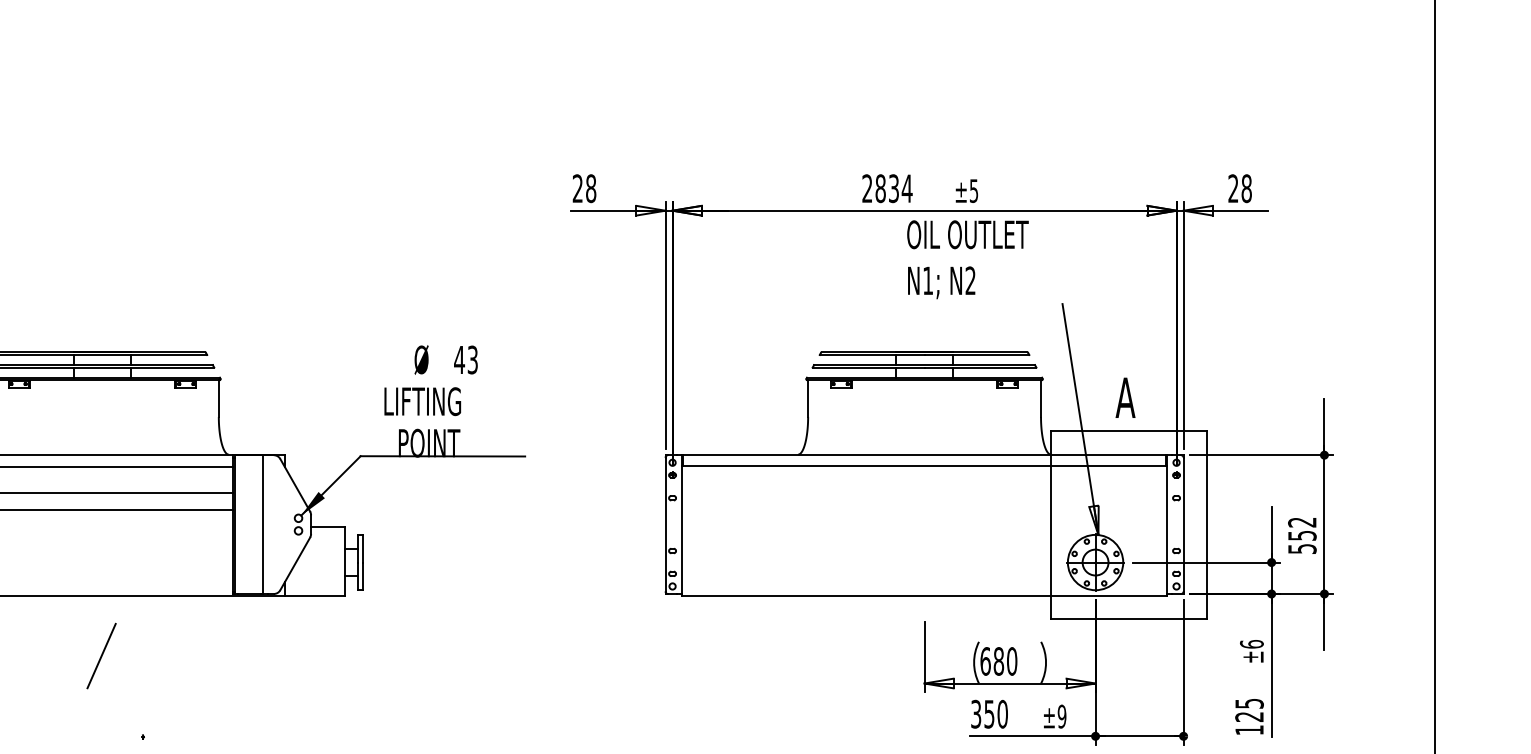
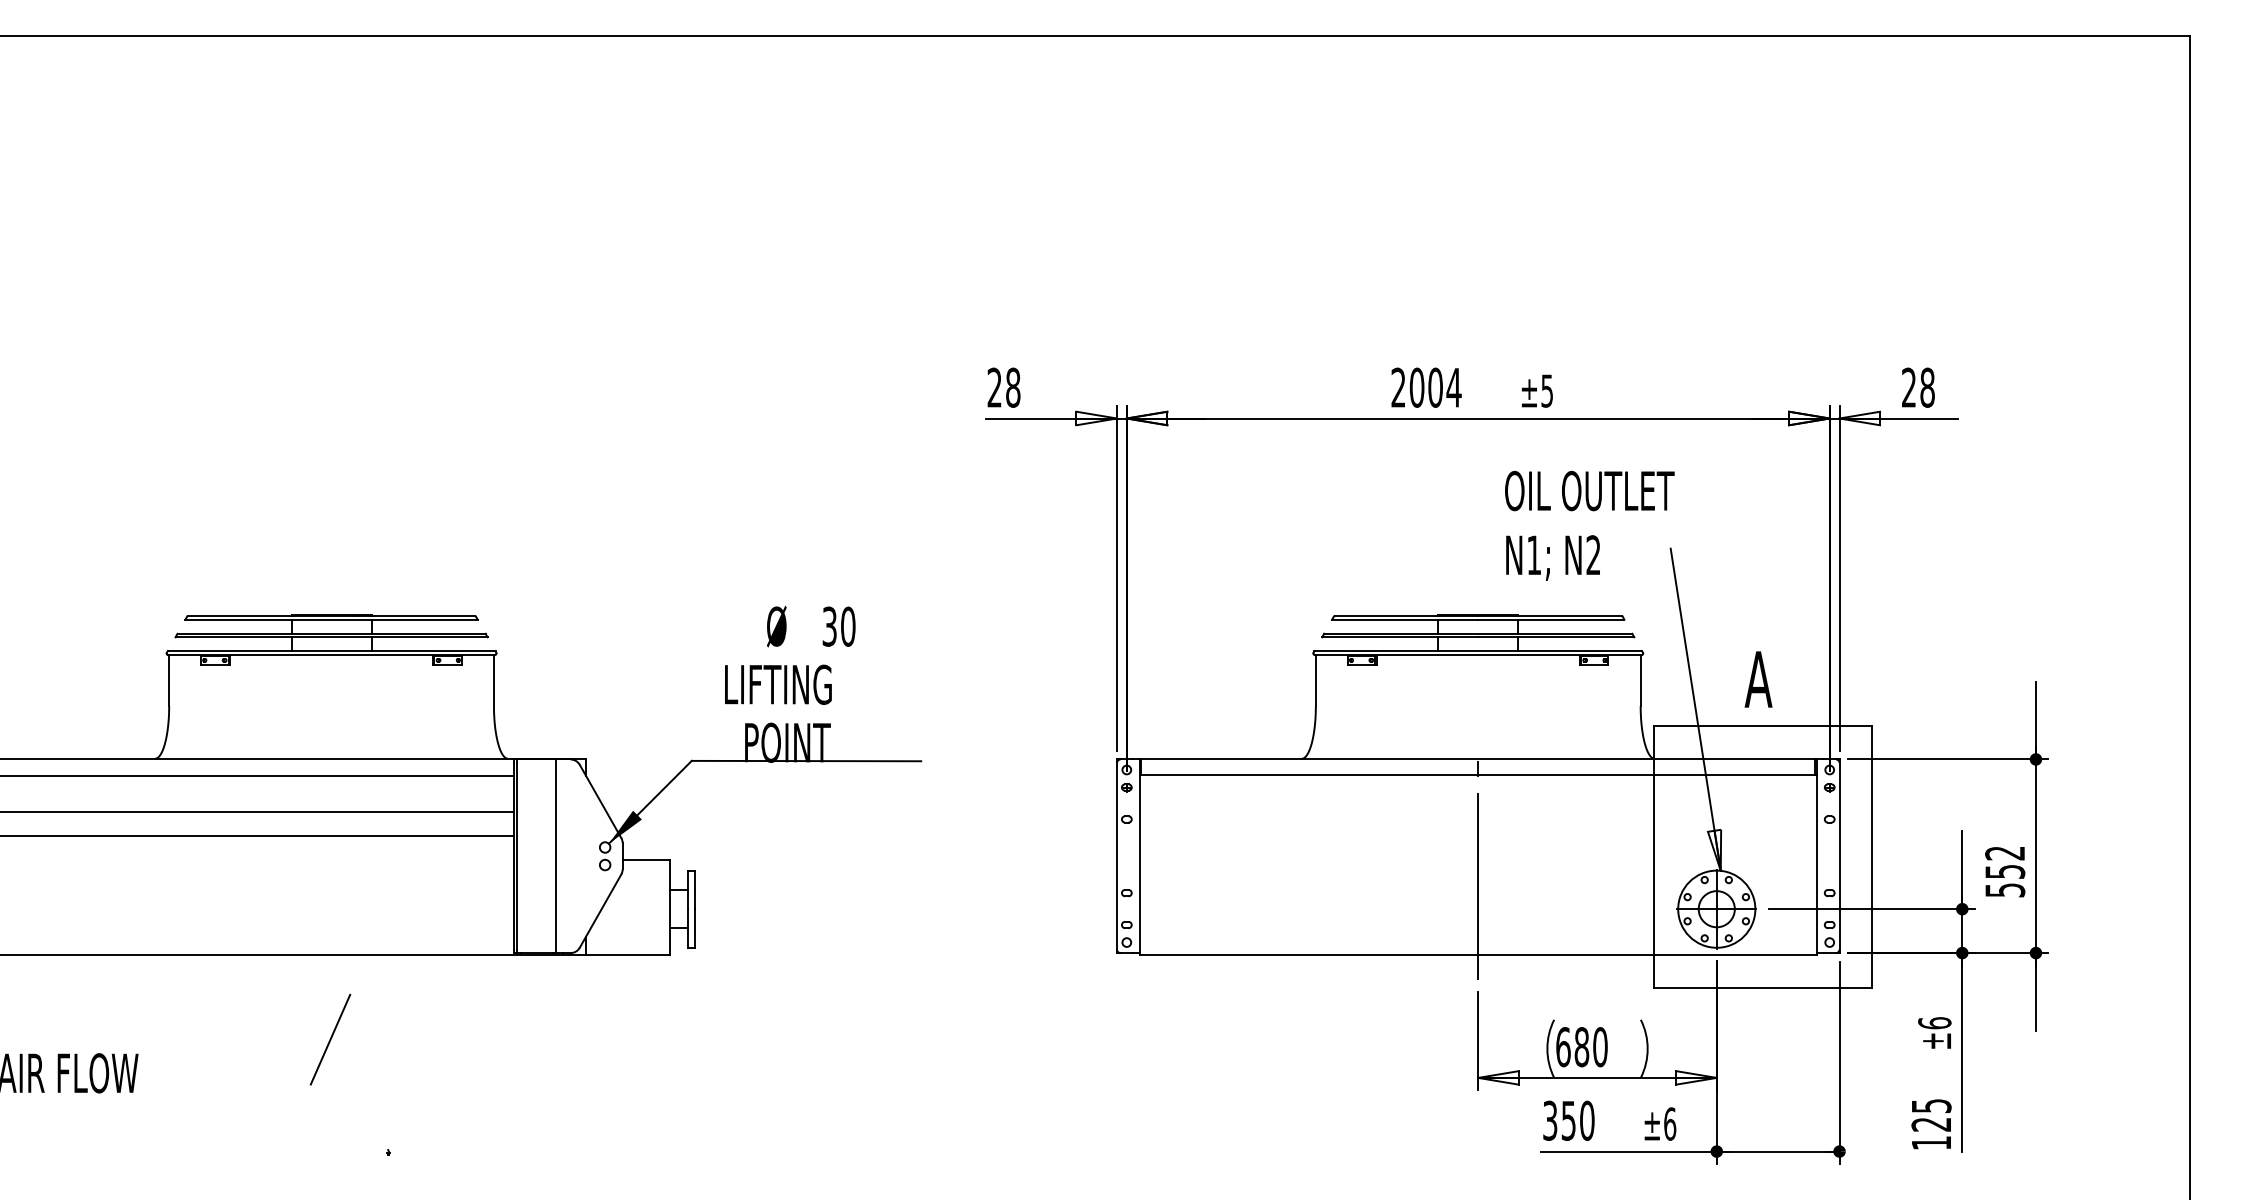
text: (886, 188) -> (1425, 387), 2834 -> 2004
text: (967, 259) -> (1589, 525), moved
text: (465, 359) -> (838, 626), 43 -> 30
line: (924, 530) -> (1478, 864), added
text: (1062, 716) -> (1670, 1123), ±9 -> ±6

